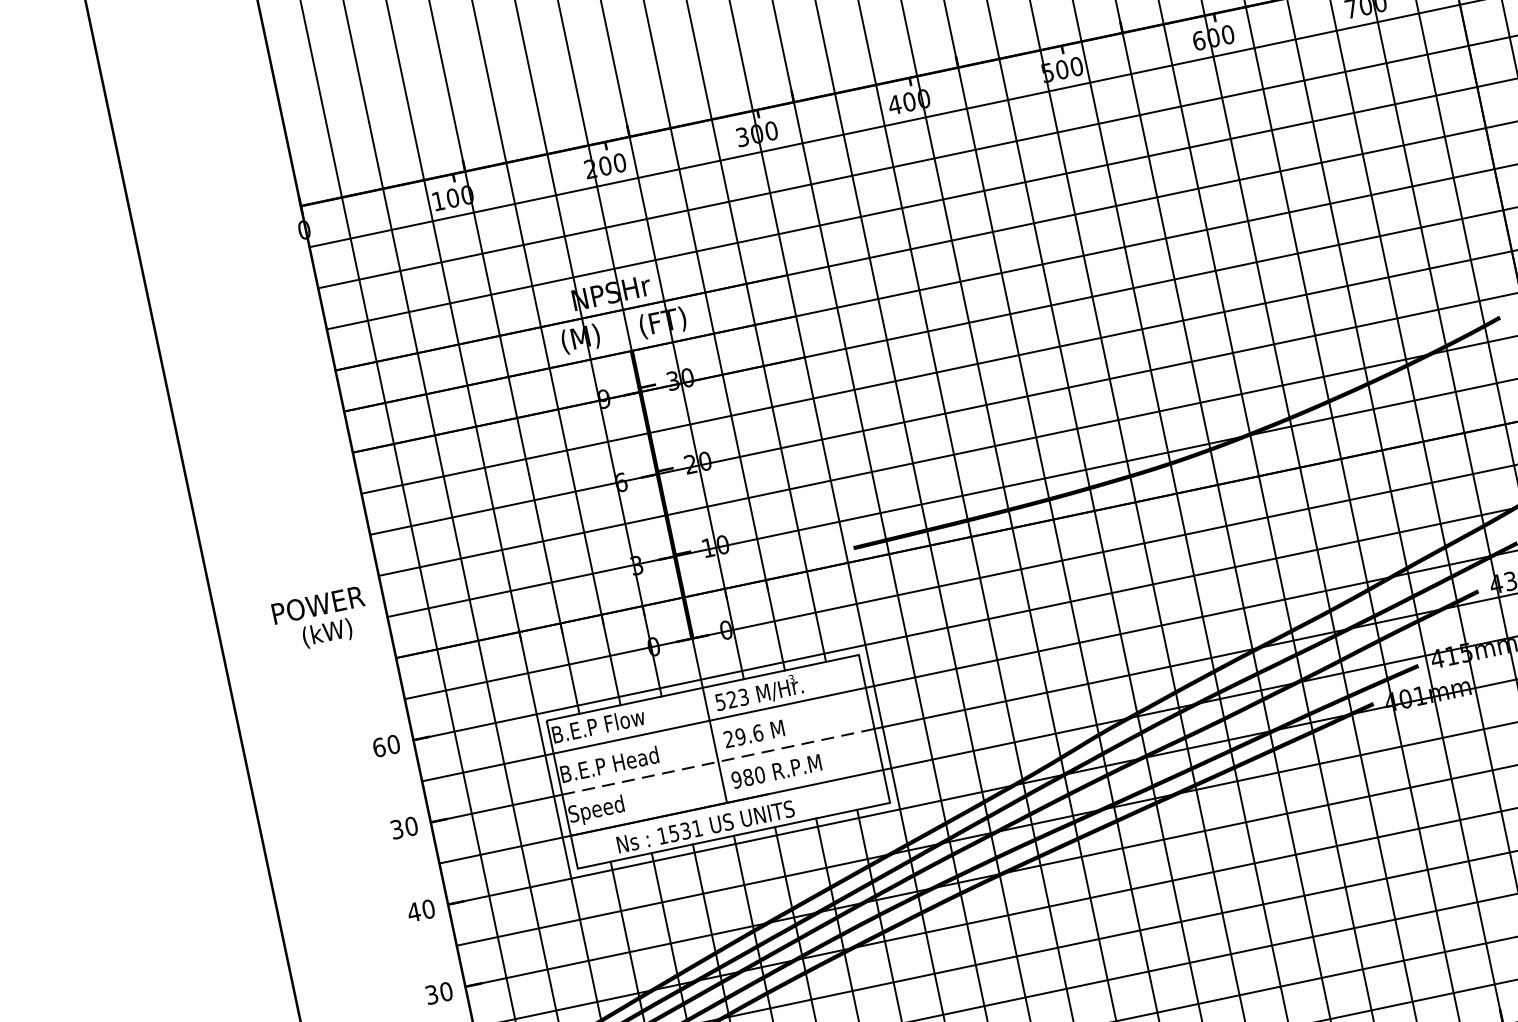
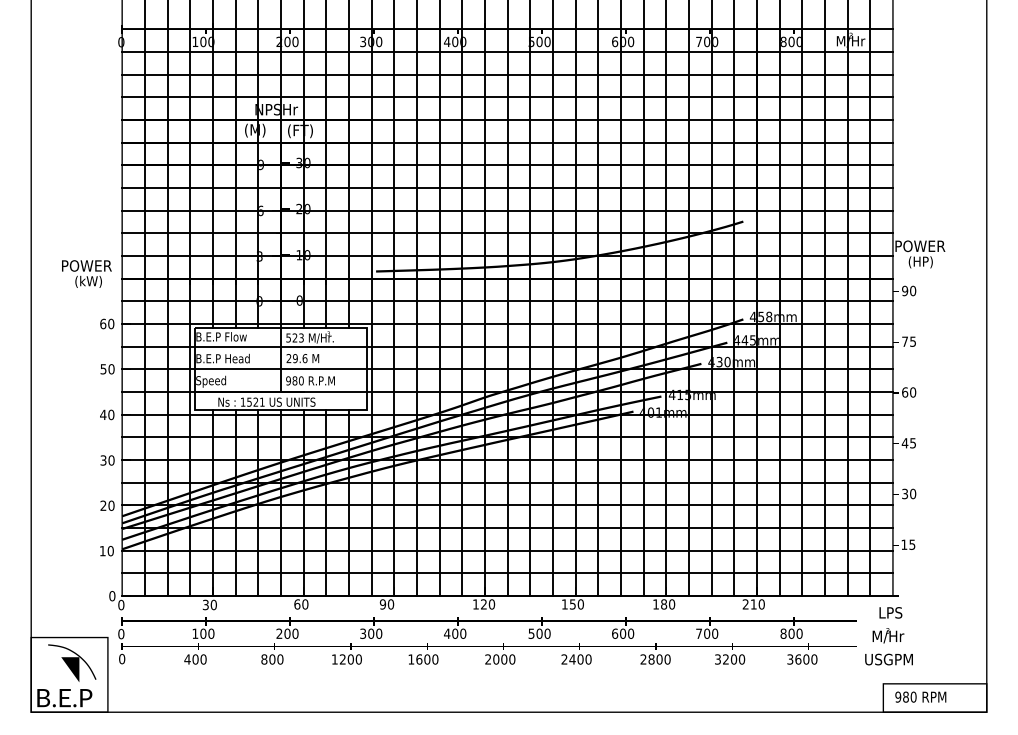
text: (320, 618) -> (86, 273), moved
line: (719, 761) -> (281, 369), dashed -> solid
text: (396, 828) -> (103, 368), 30 -> 50
text: (685, 831) -> (255, 402), 1531 -> 1521

